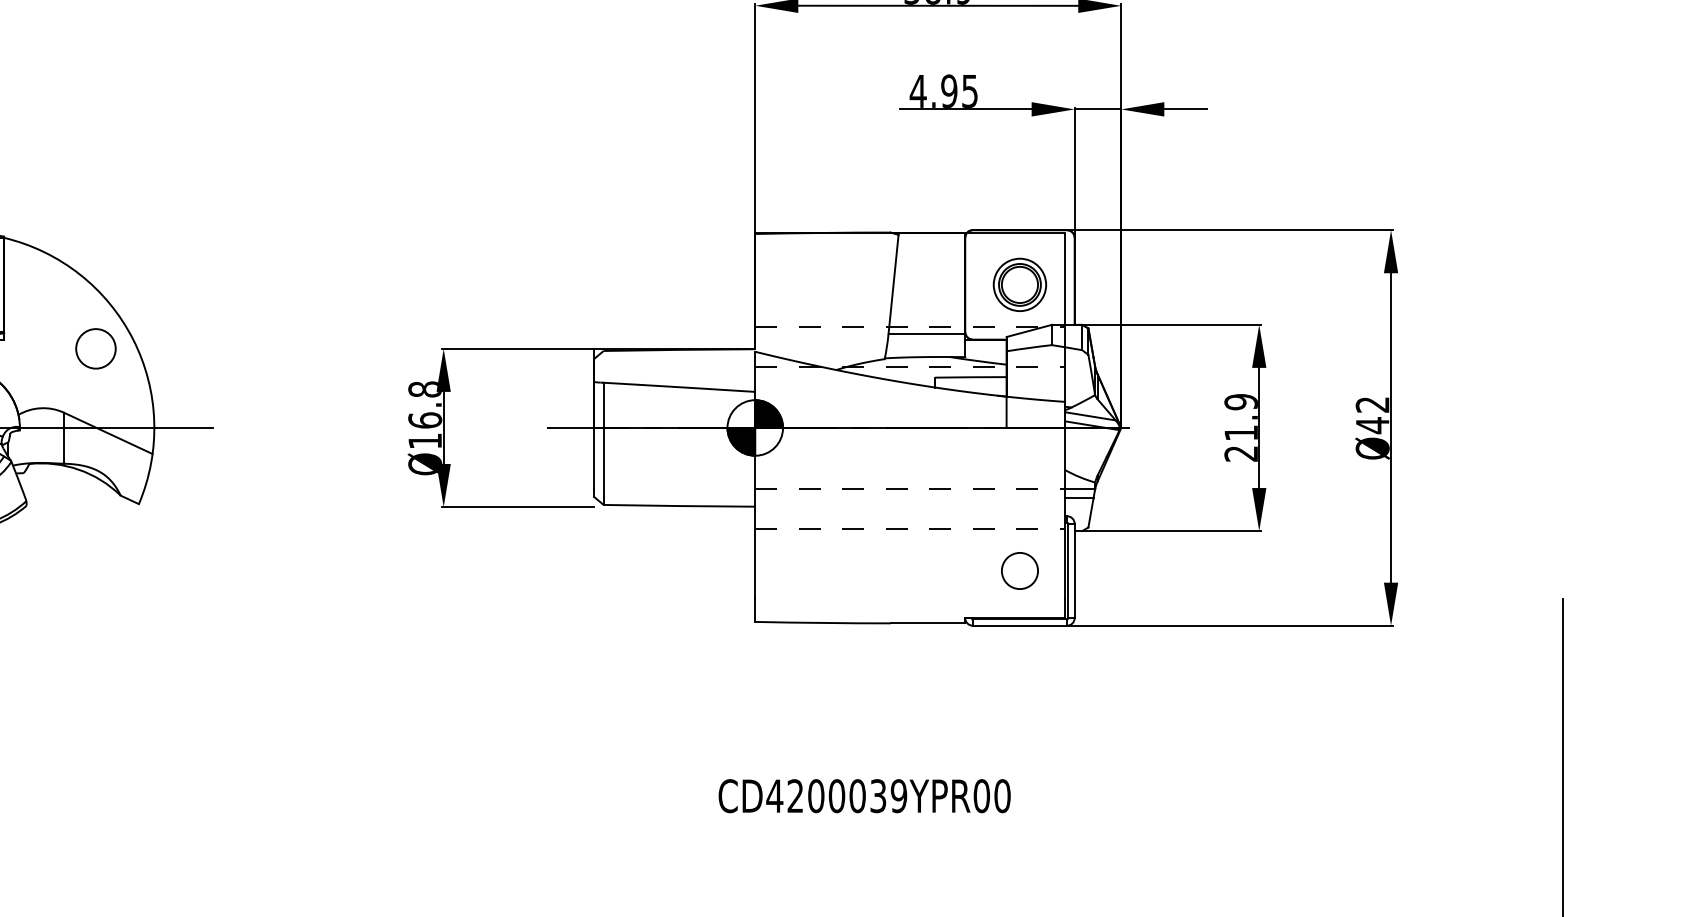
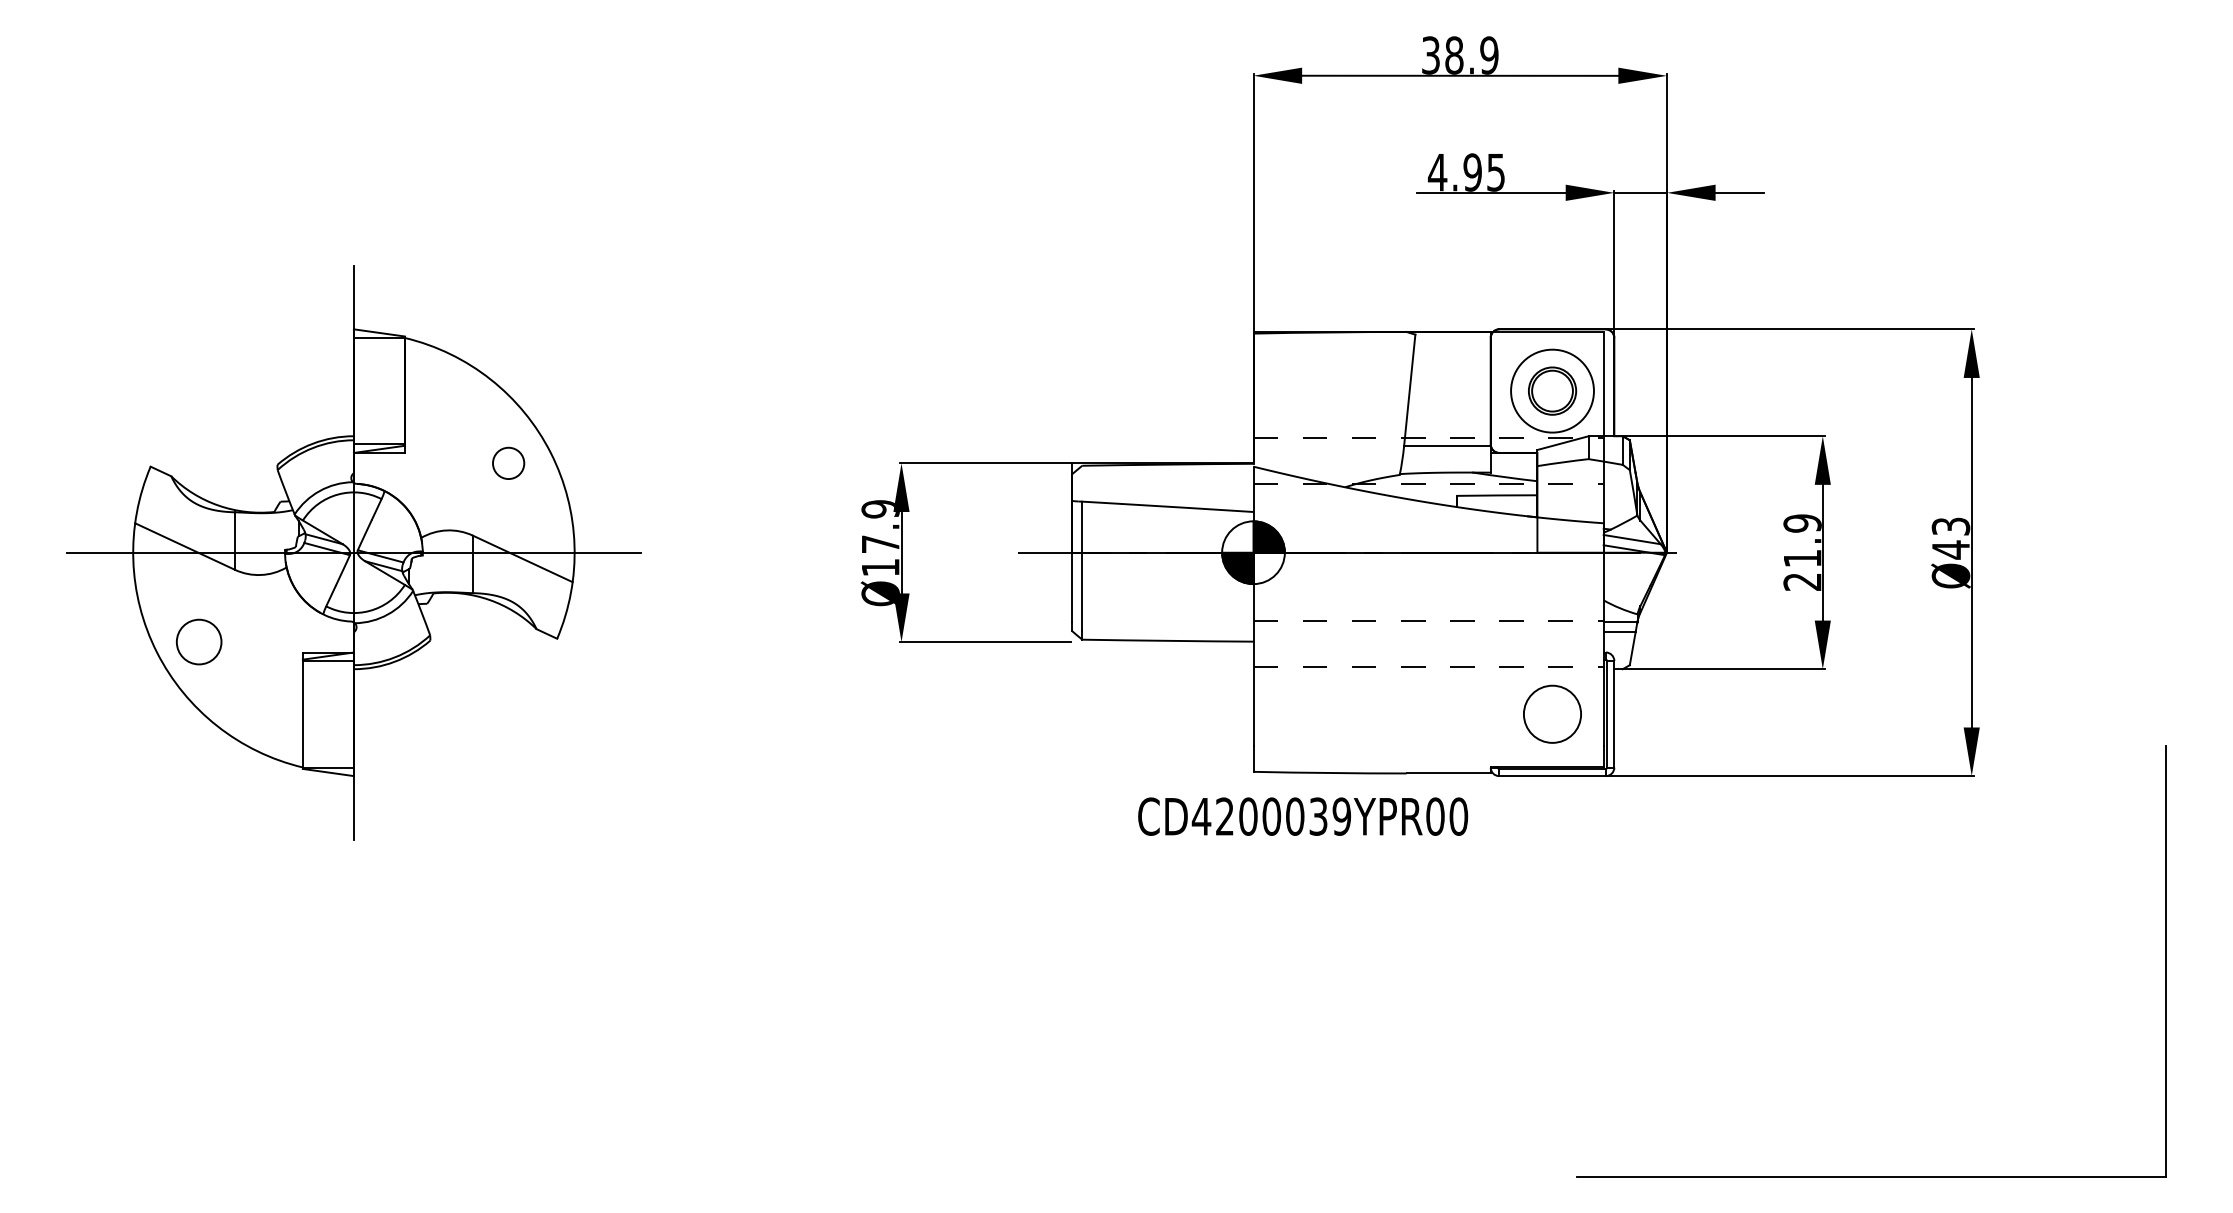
circle: (1019, 284) -> (1552, 390), size x1.4
circle: (95, 348) -> (508, 463), size x0.7
text: (425, 404) -> (880, 526), Ø16.8 -> Ø17.9
text: (1373, 404) -> (1951, 526), Ø42 -> Ø43
circle: (1019, 570) -> (1552, 713), size x1.4
text: (865, 796) -> (1303, 816), moved

